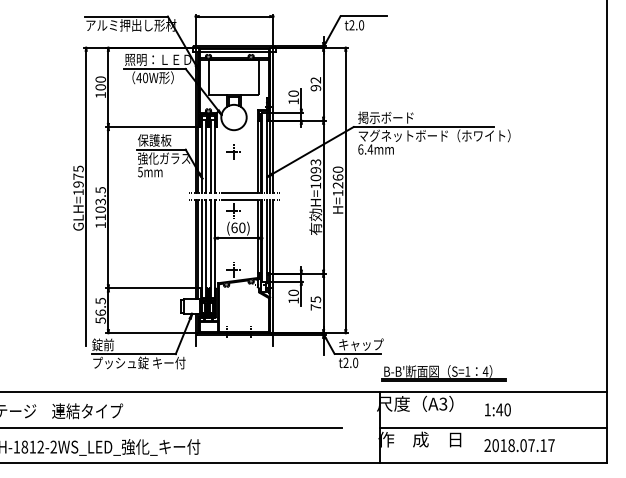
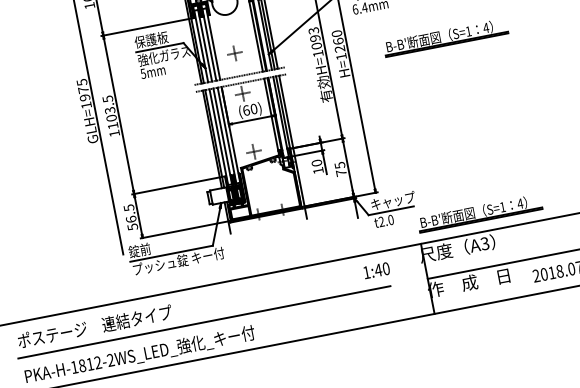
part: (233, 151) -> (234, 53), moved
part: (443, 194) -> (445, 37), added
text: (497, 409) -> (376, 270), moved

